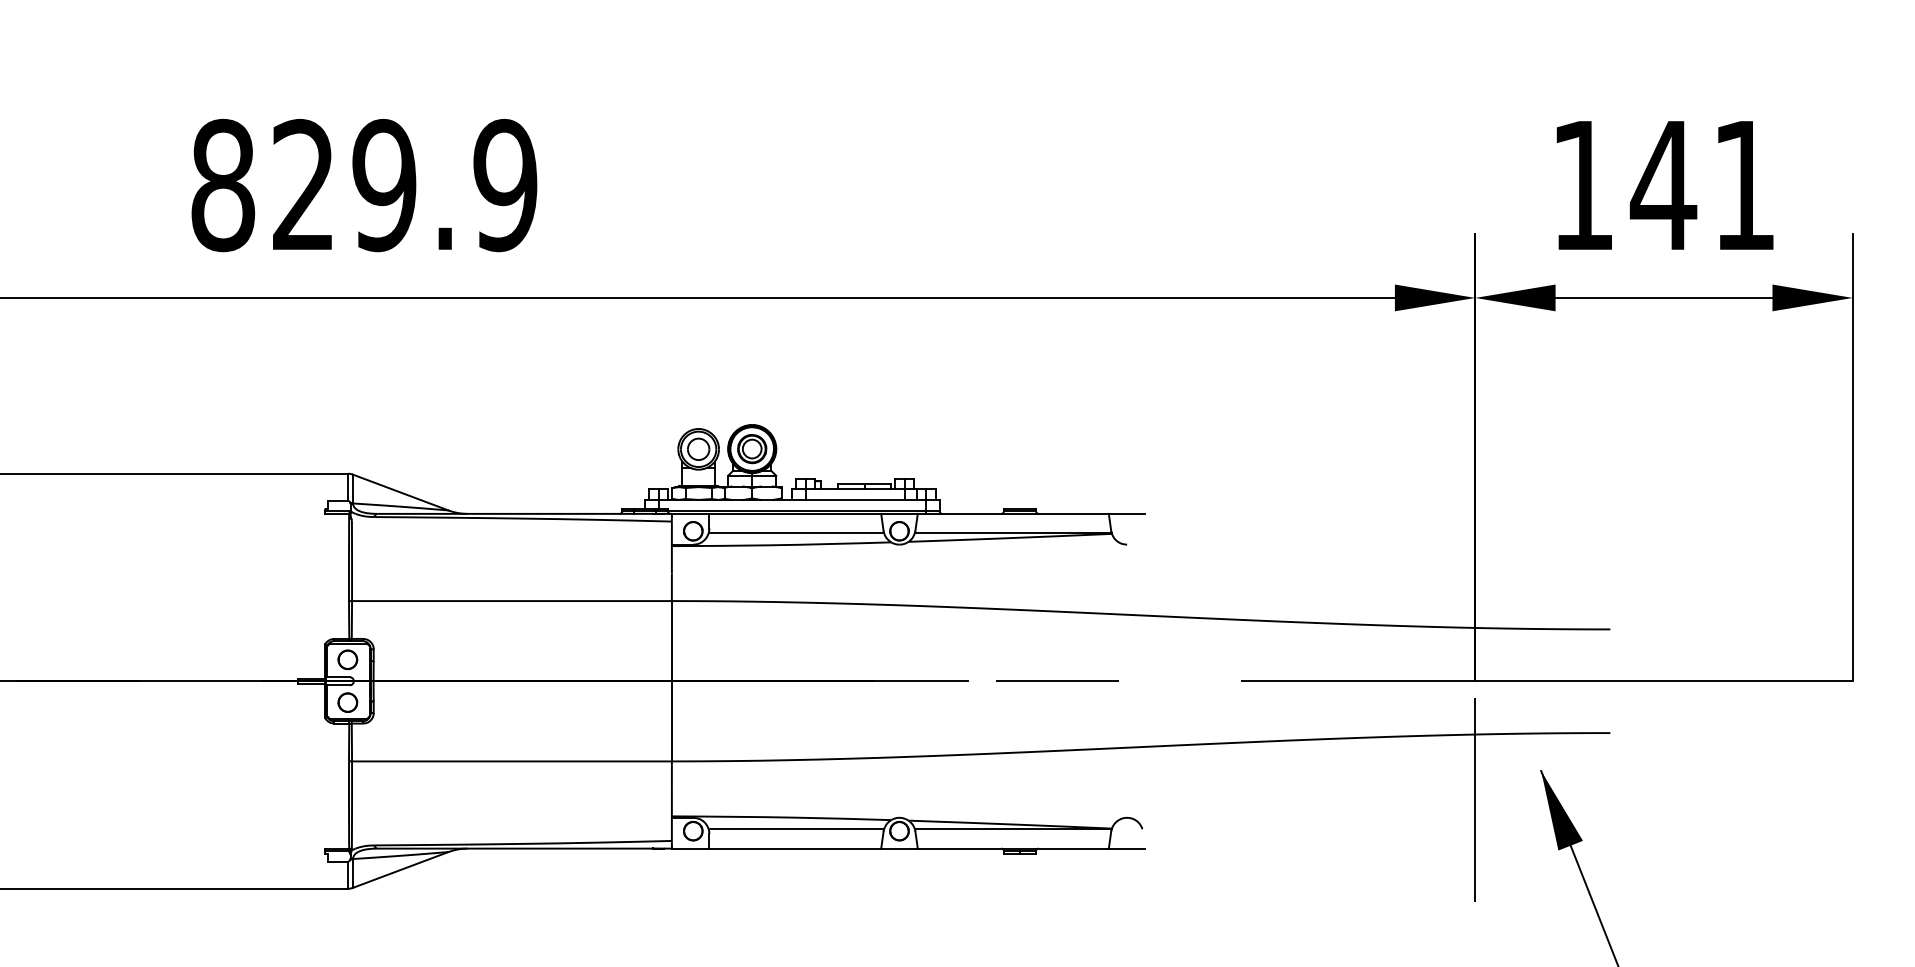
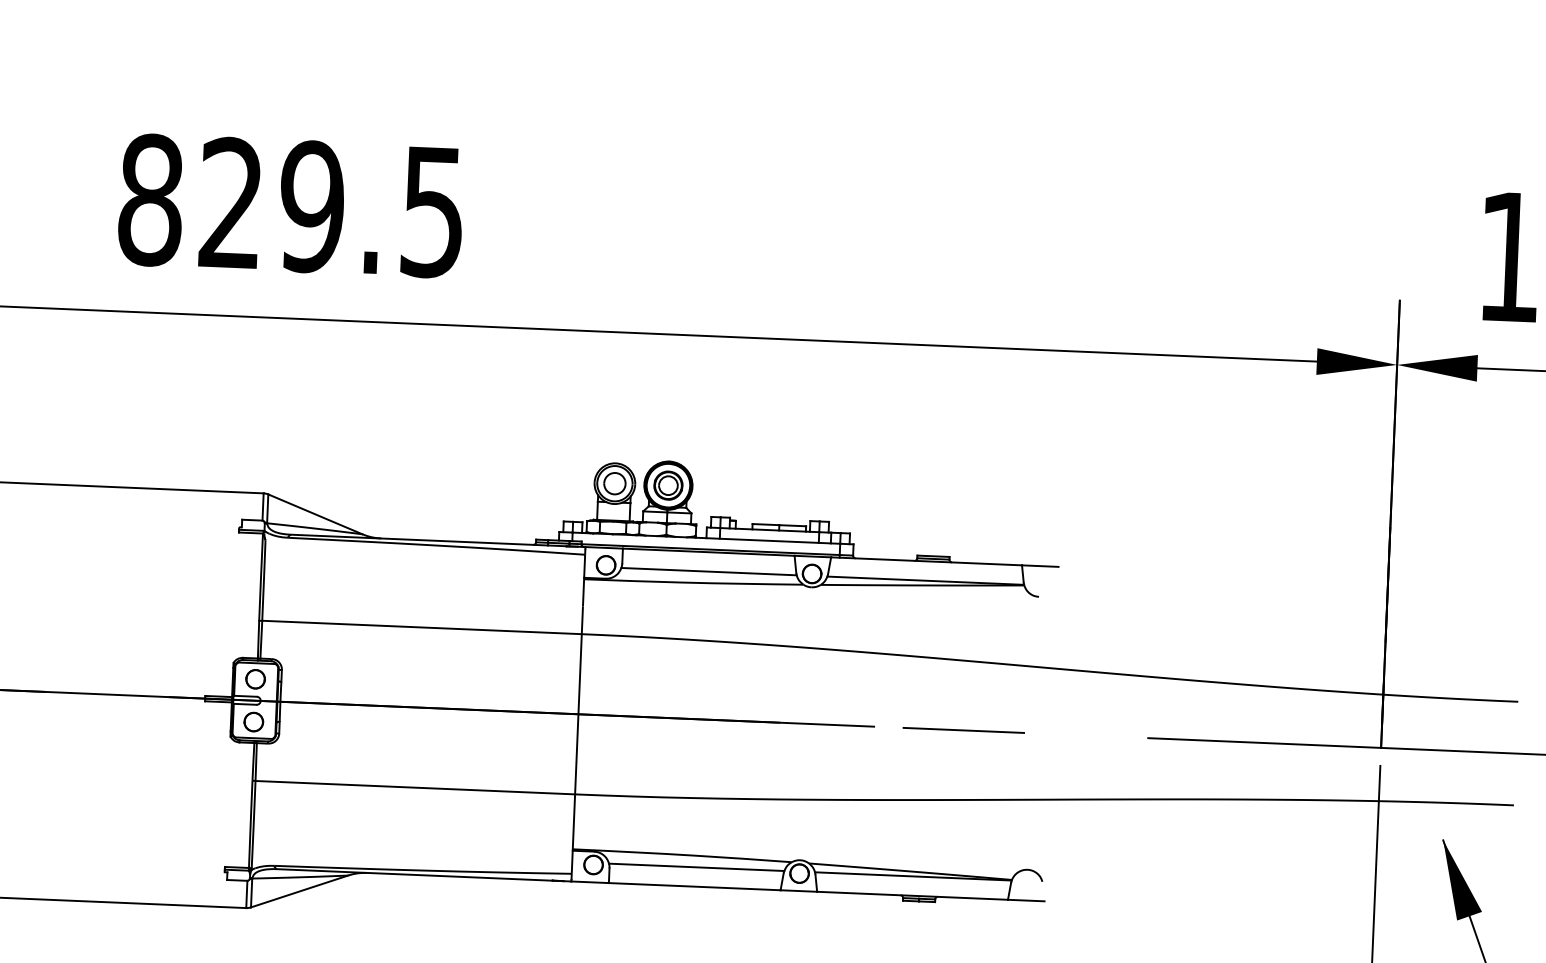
text: (505, 185) -> (432, 211), 829.9 -> 829.5

